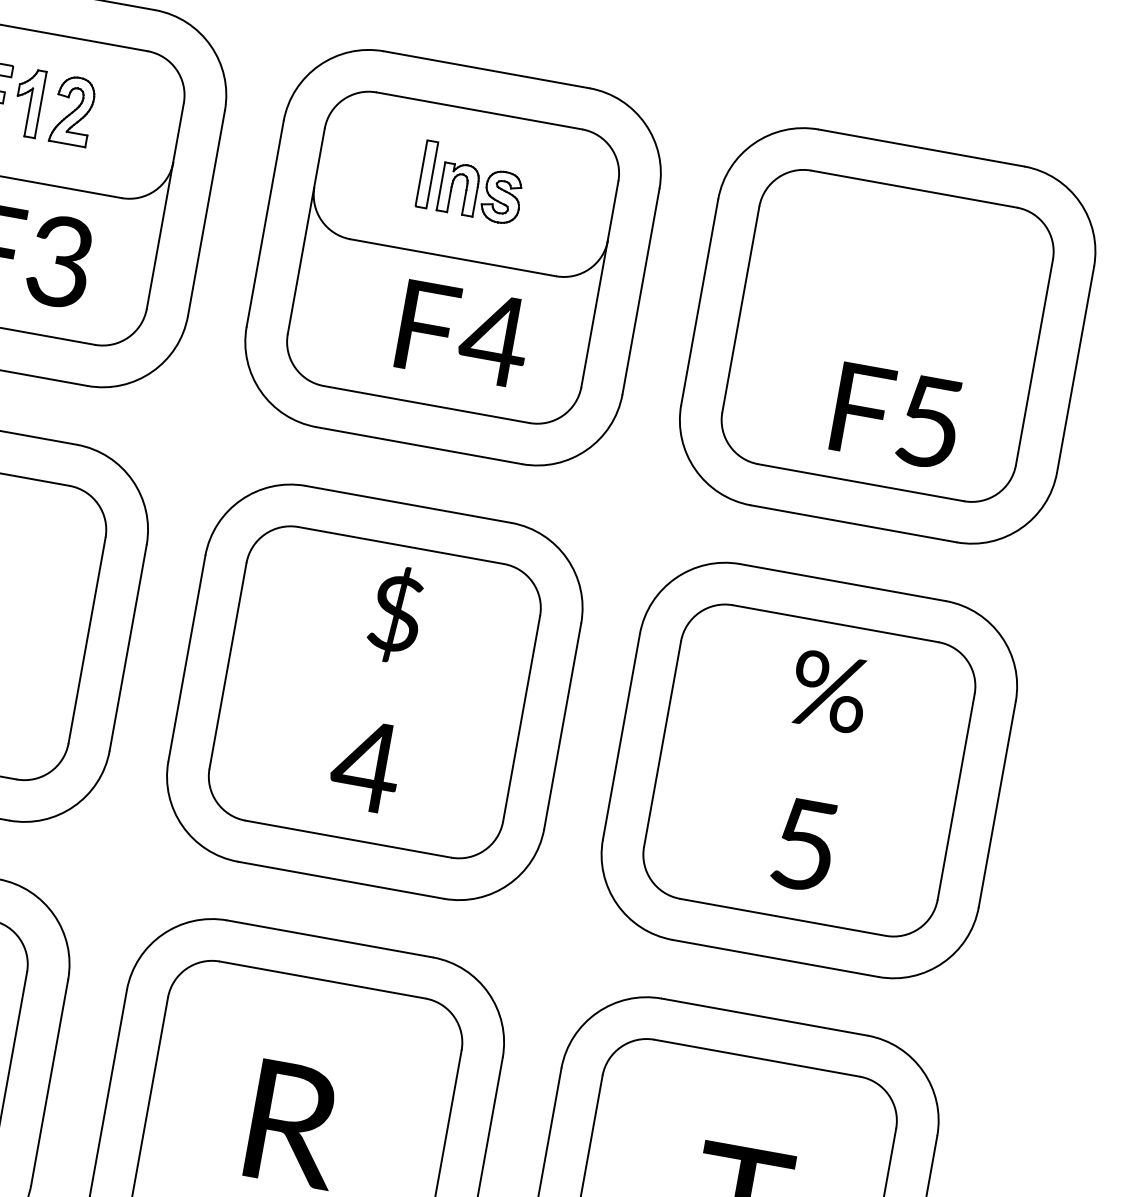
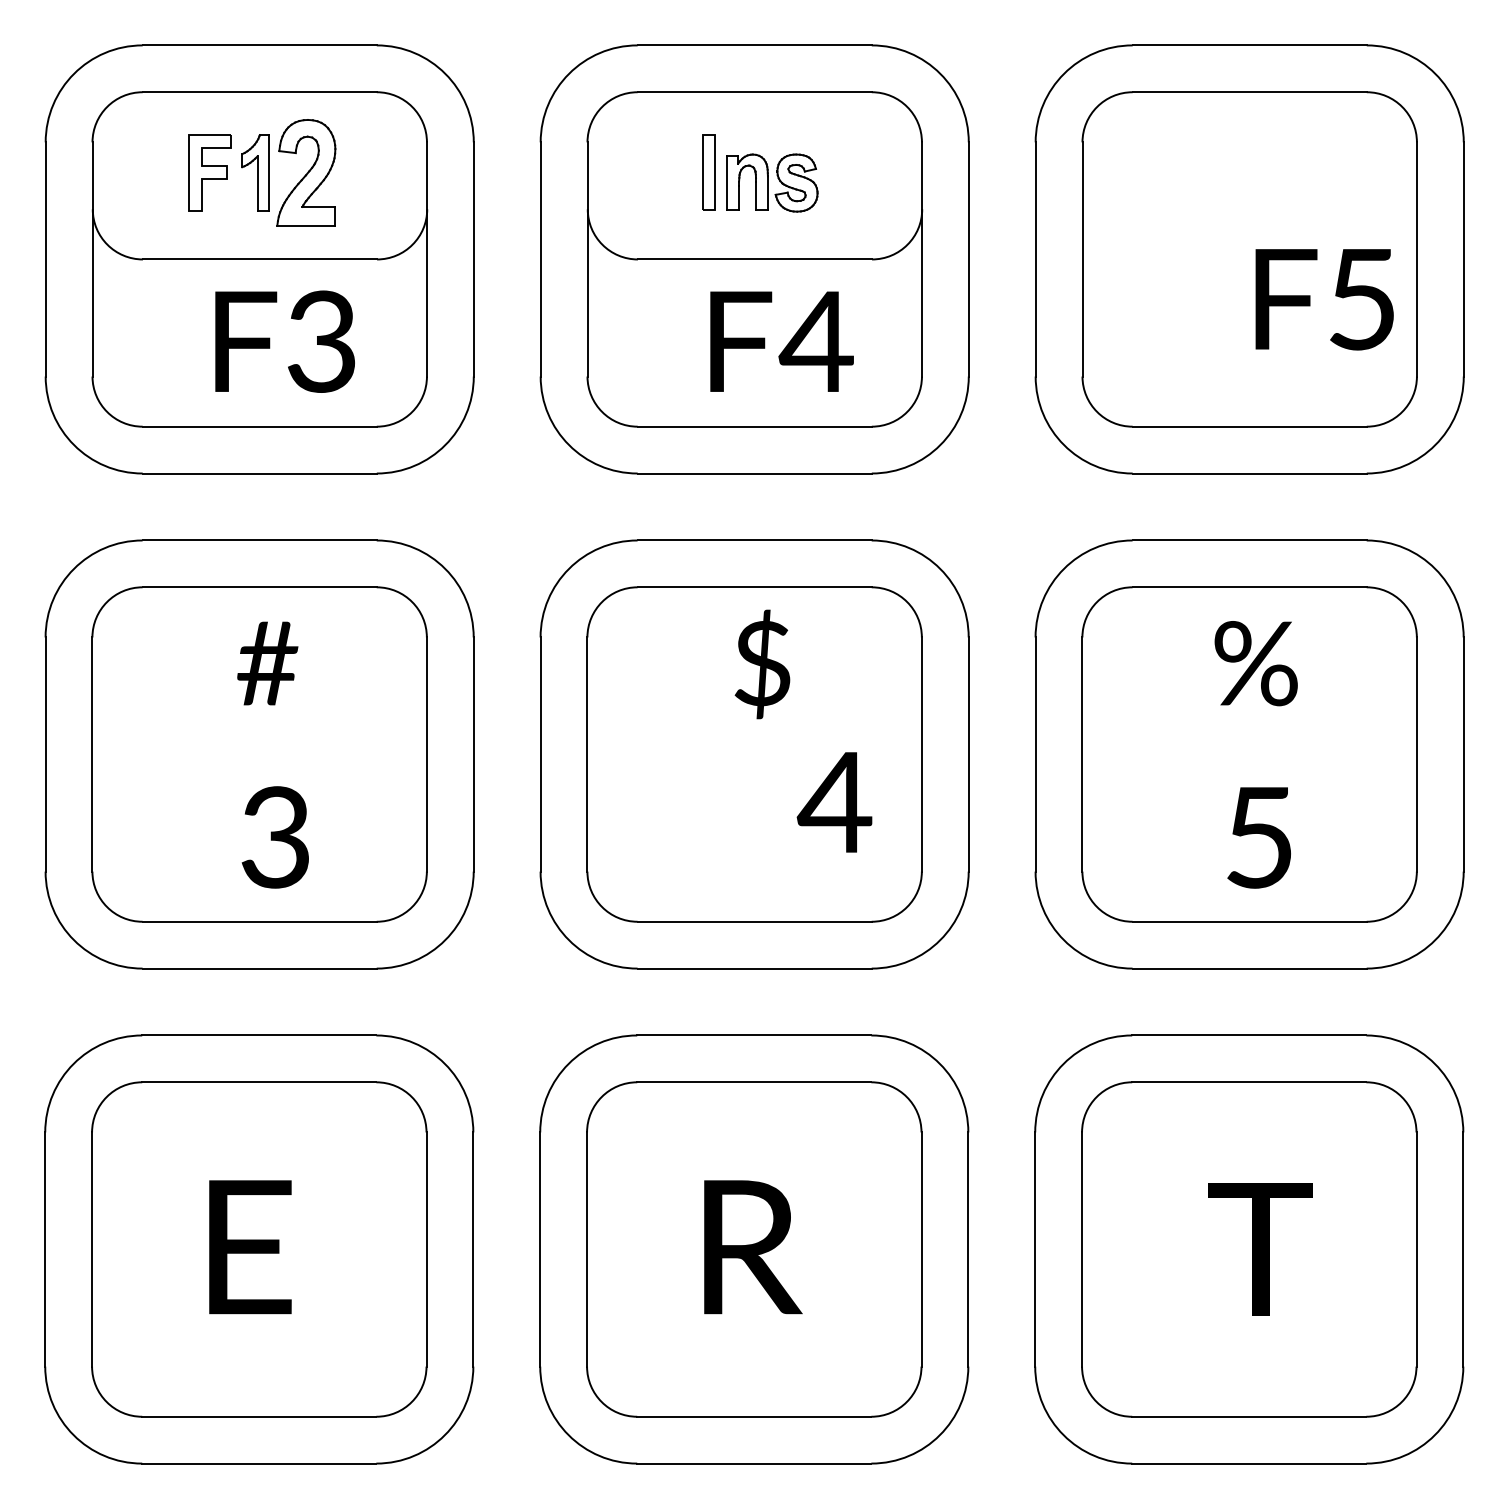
part: (72, 110) -> (305, 172), size x1.4
text: (896, 416) -> (1324, 299), moved
text: (365, 765) -> (834, 802), moved

